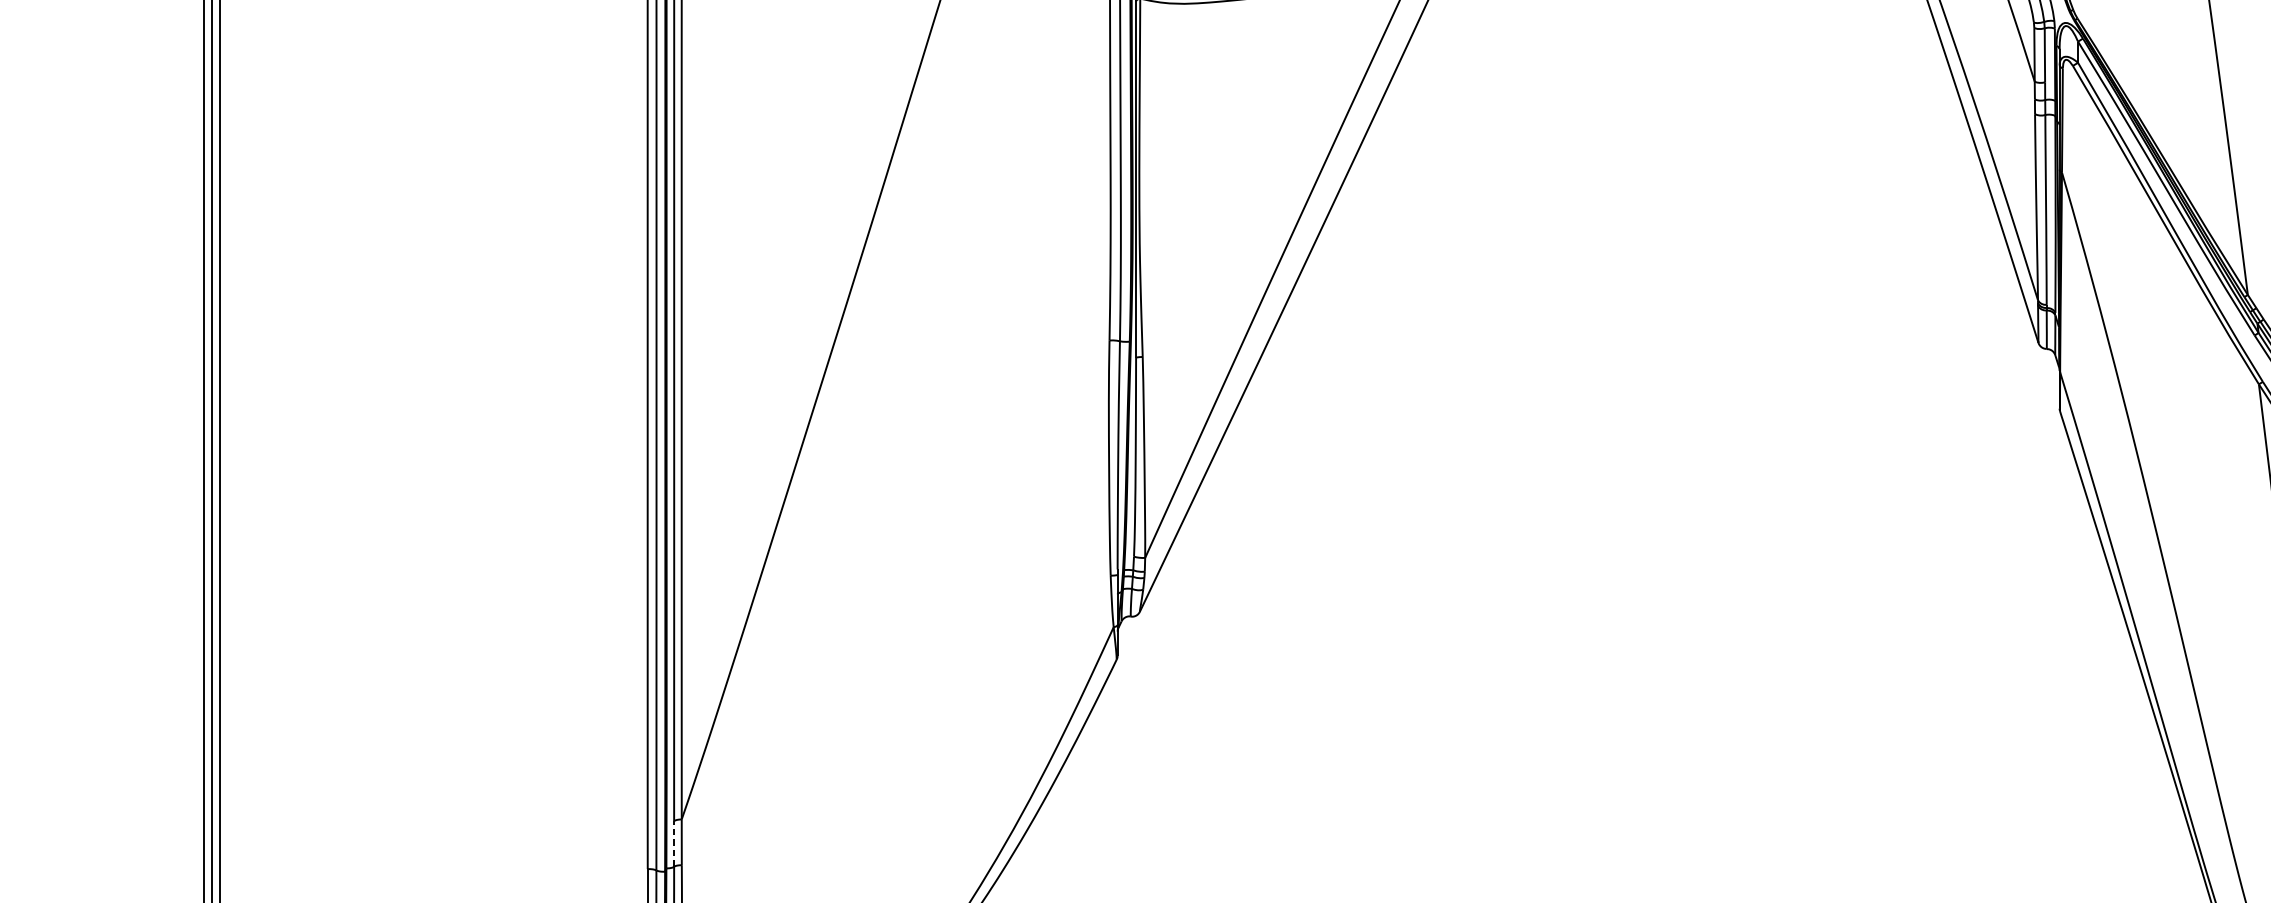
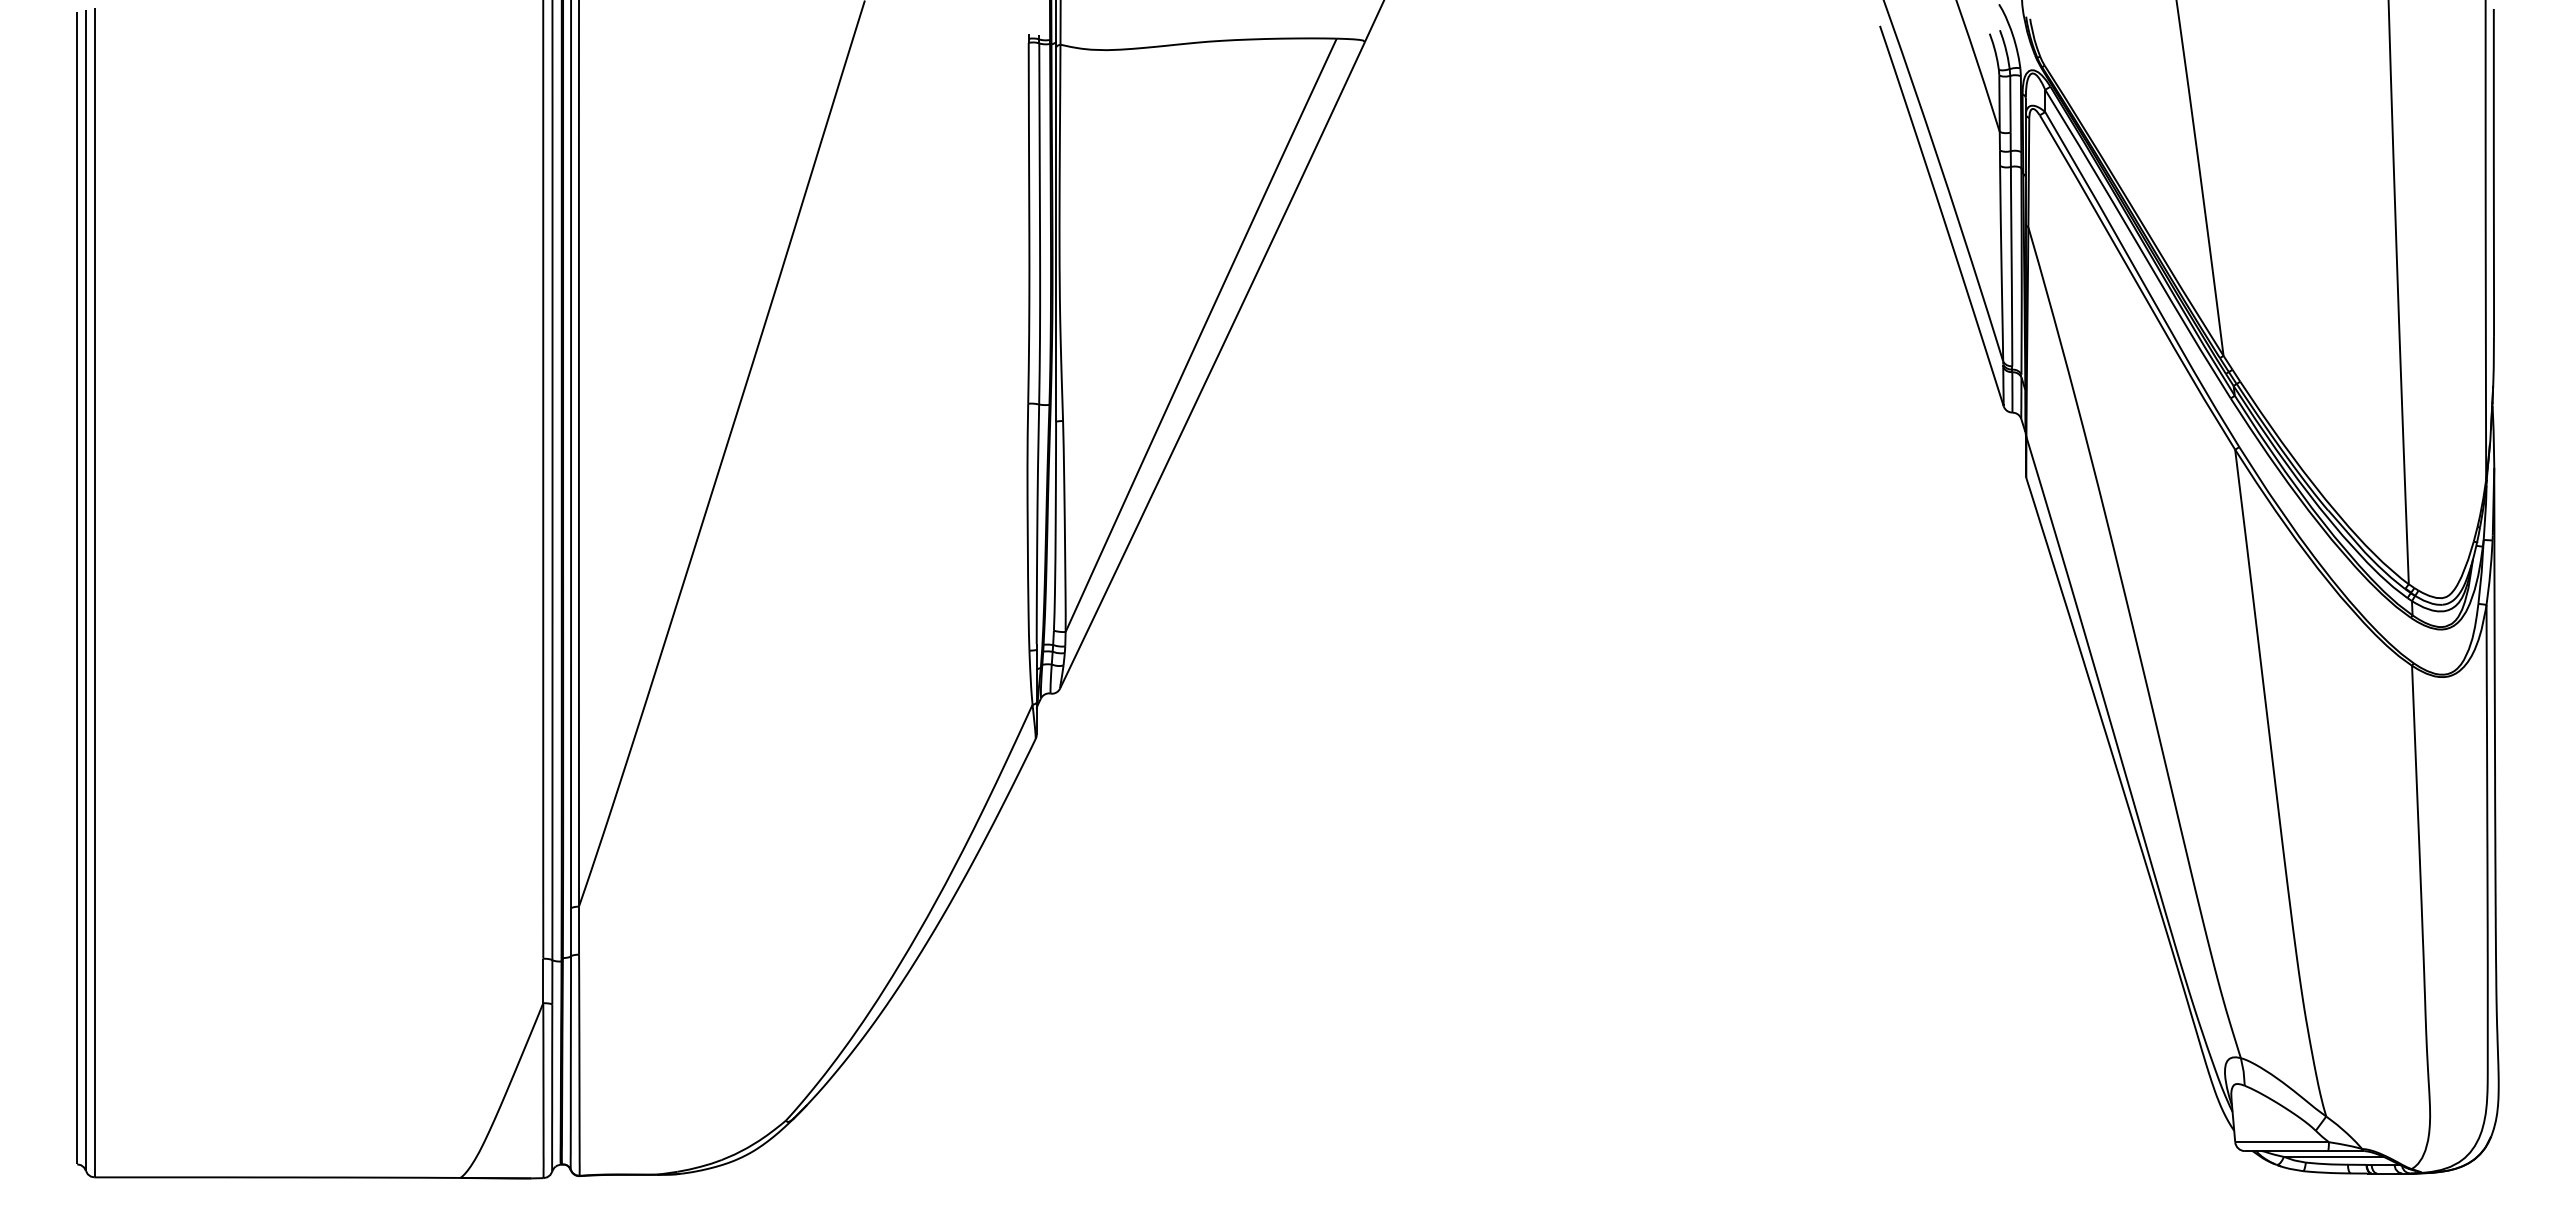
line: (674, 844) -> (571, 932), dashed -> solid

